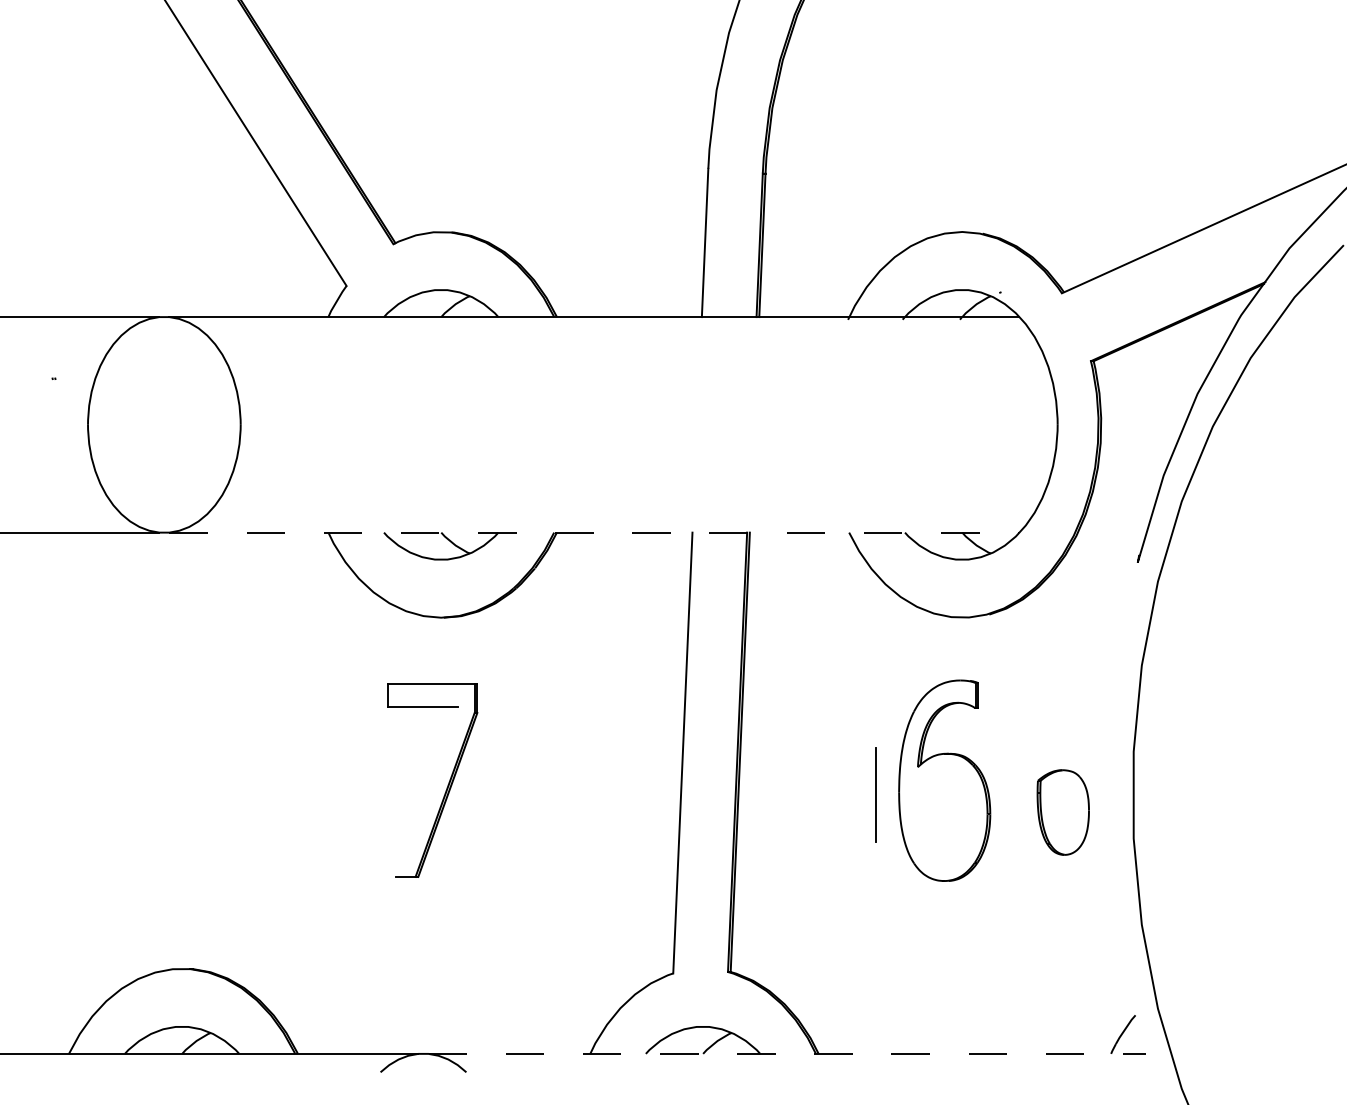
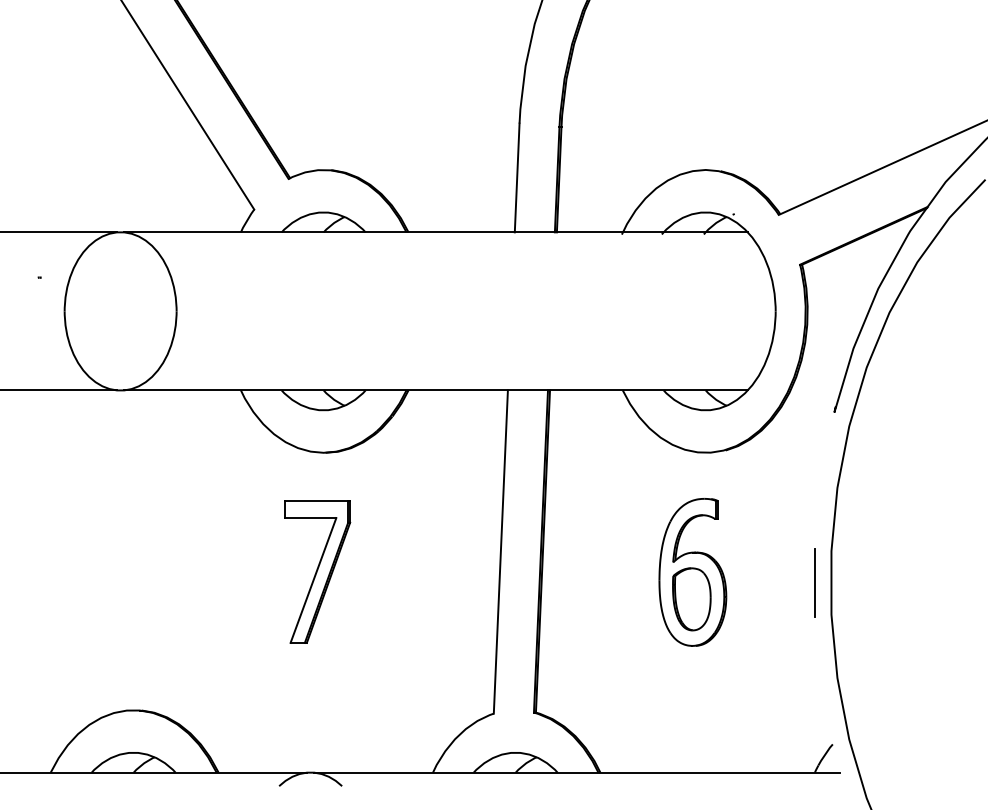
line: (594, 532) -> (436, 390), dashed -> solid
line: (427, 791) -> (313, 580), added
line: (875, 794) -> (814, 582), moved
part: (1062, 812) -> (691, 599), moved
line: (787, 1053) -> (577, 772), dashed -> solid

